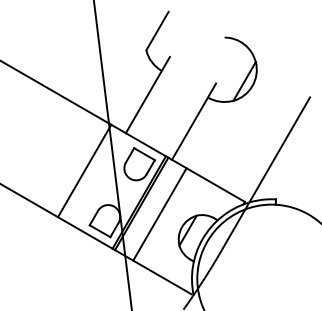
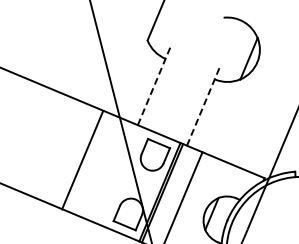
line: (148, 94) -> (155, 83), solid -> dashed
line: (194, 121) -> (204, 104), solid -> dashed
line: (84, 170) -> (82, 159), moved

